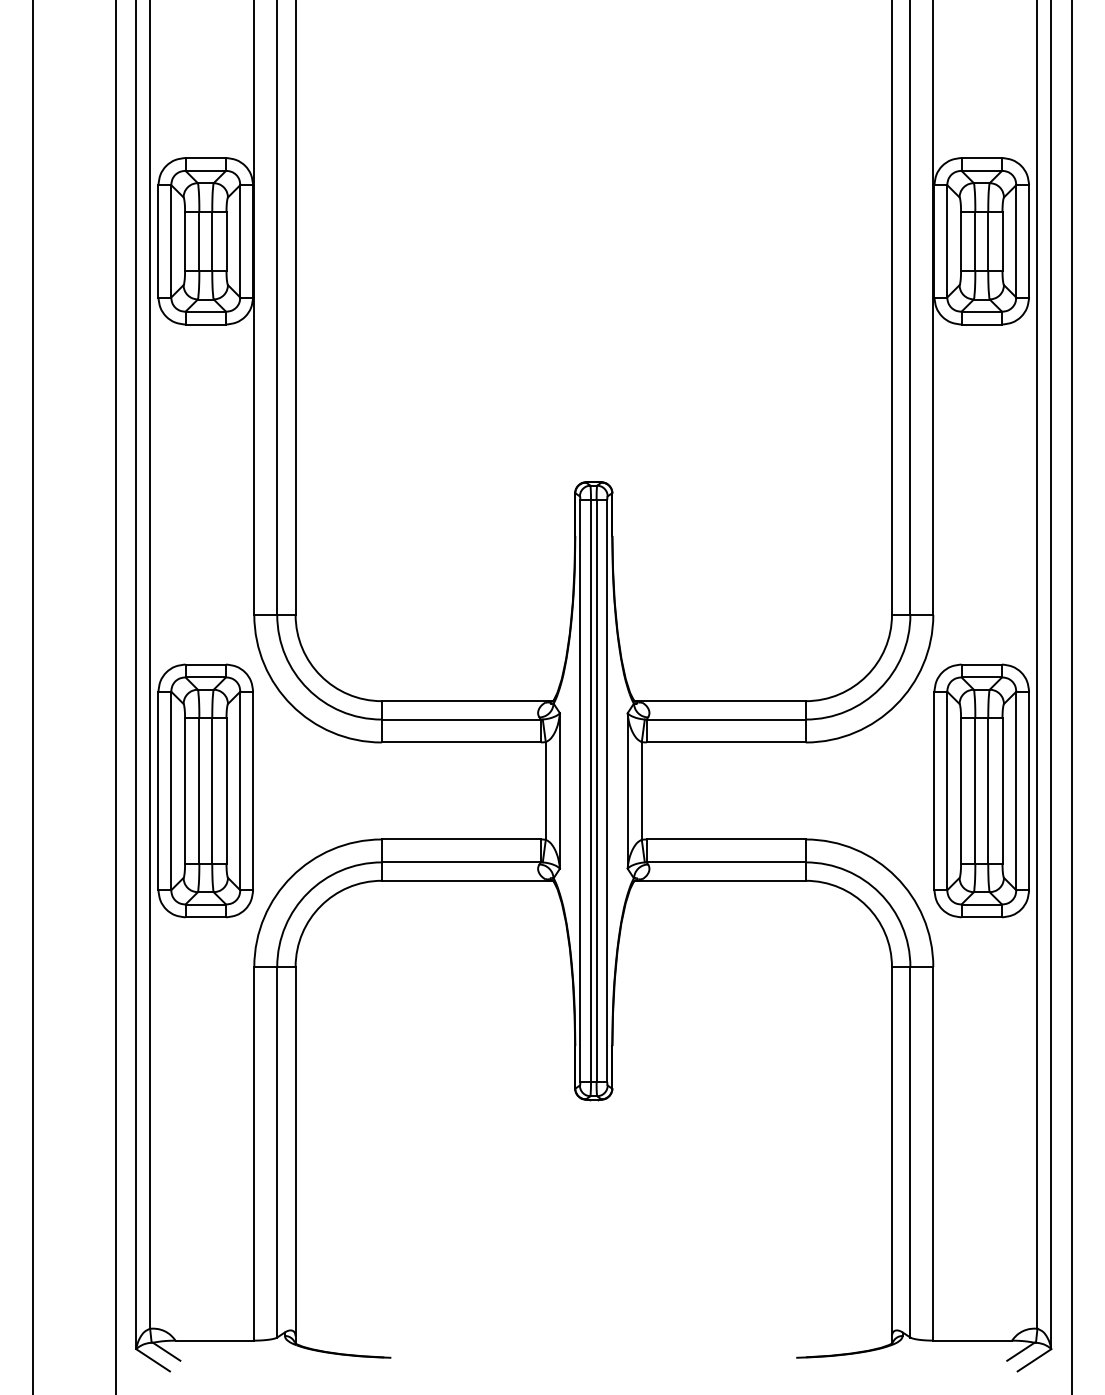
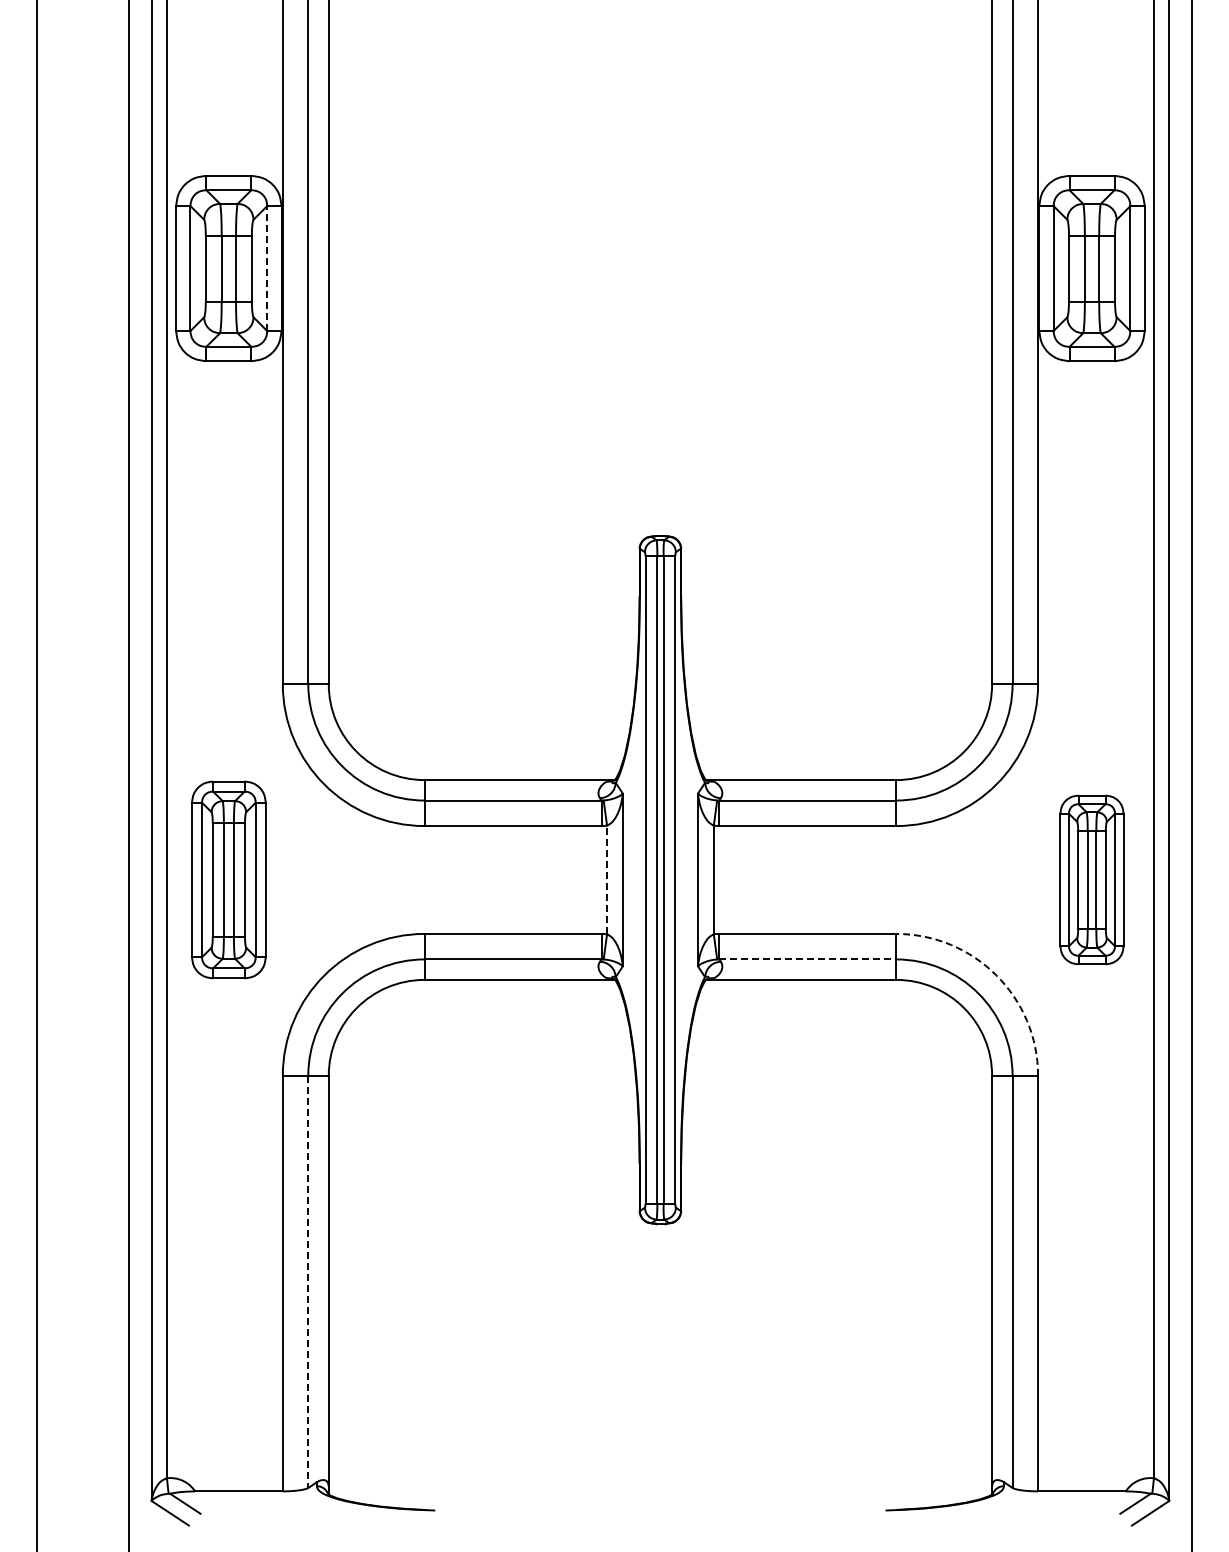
line: (240, 241) -> (267, 268), solid -> dashed
part: (205, 790) -> (228, 879), size x0.7
line: (546, 790) -> (607, 879), solid -> dashed
part: (981, 790) -> (1091, 879), size x0.6
line: (726, 862) -> (808, 959), solid -> dashed
arc: (895, 876) -> (996, 975), solid -> dashed
line: (277, 1152) -> (308, 1282), solid -> dashed

